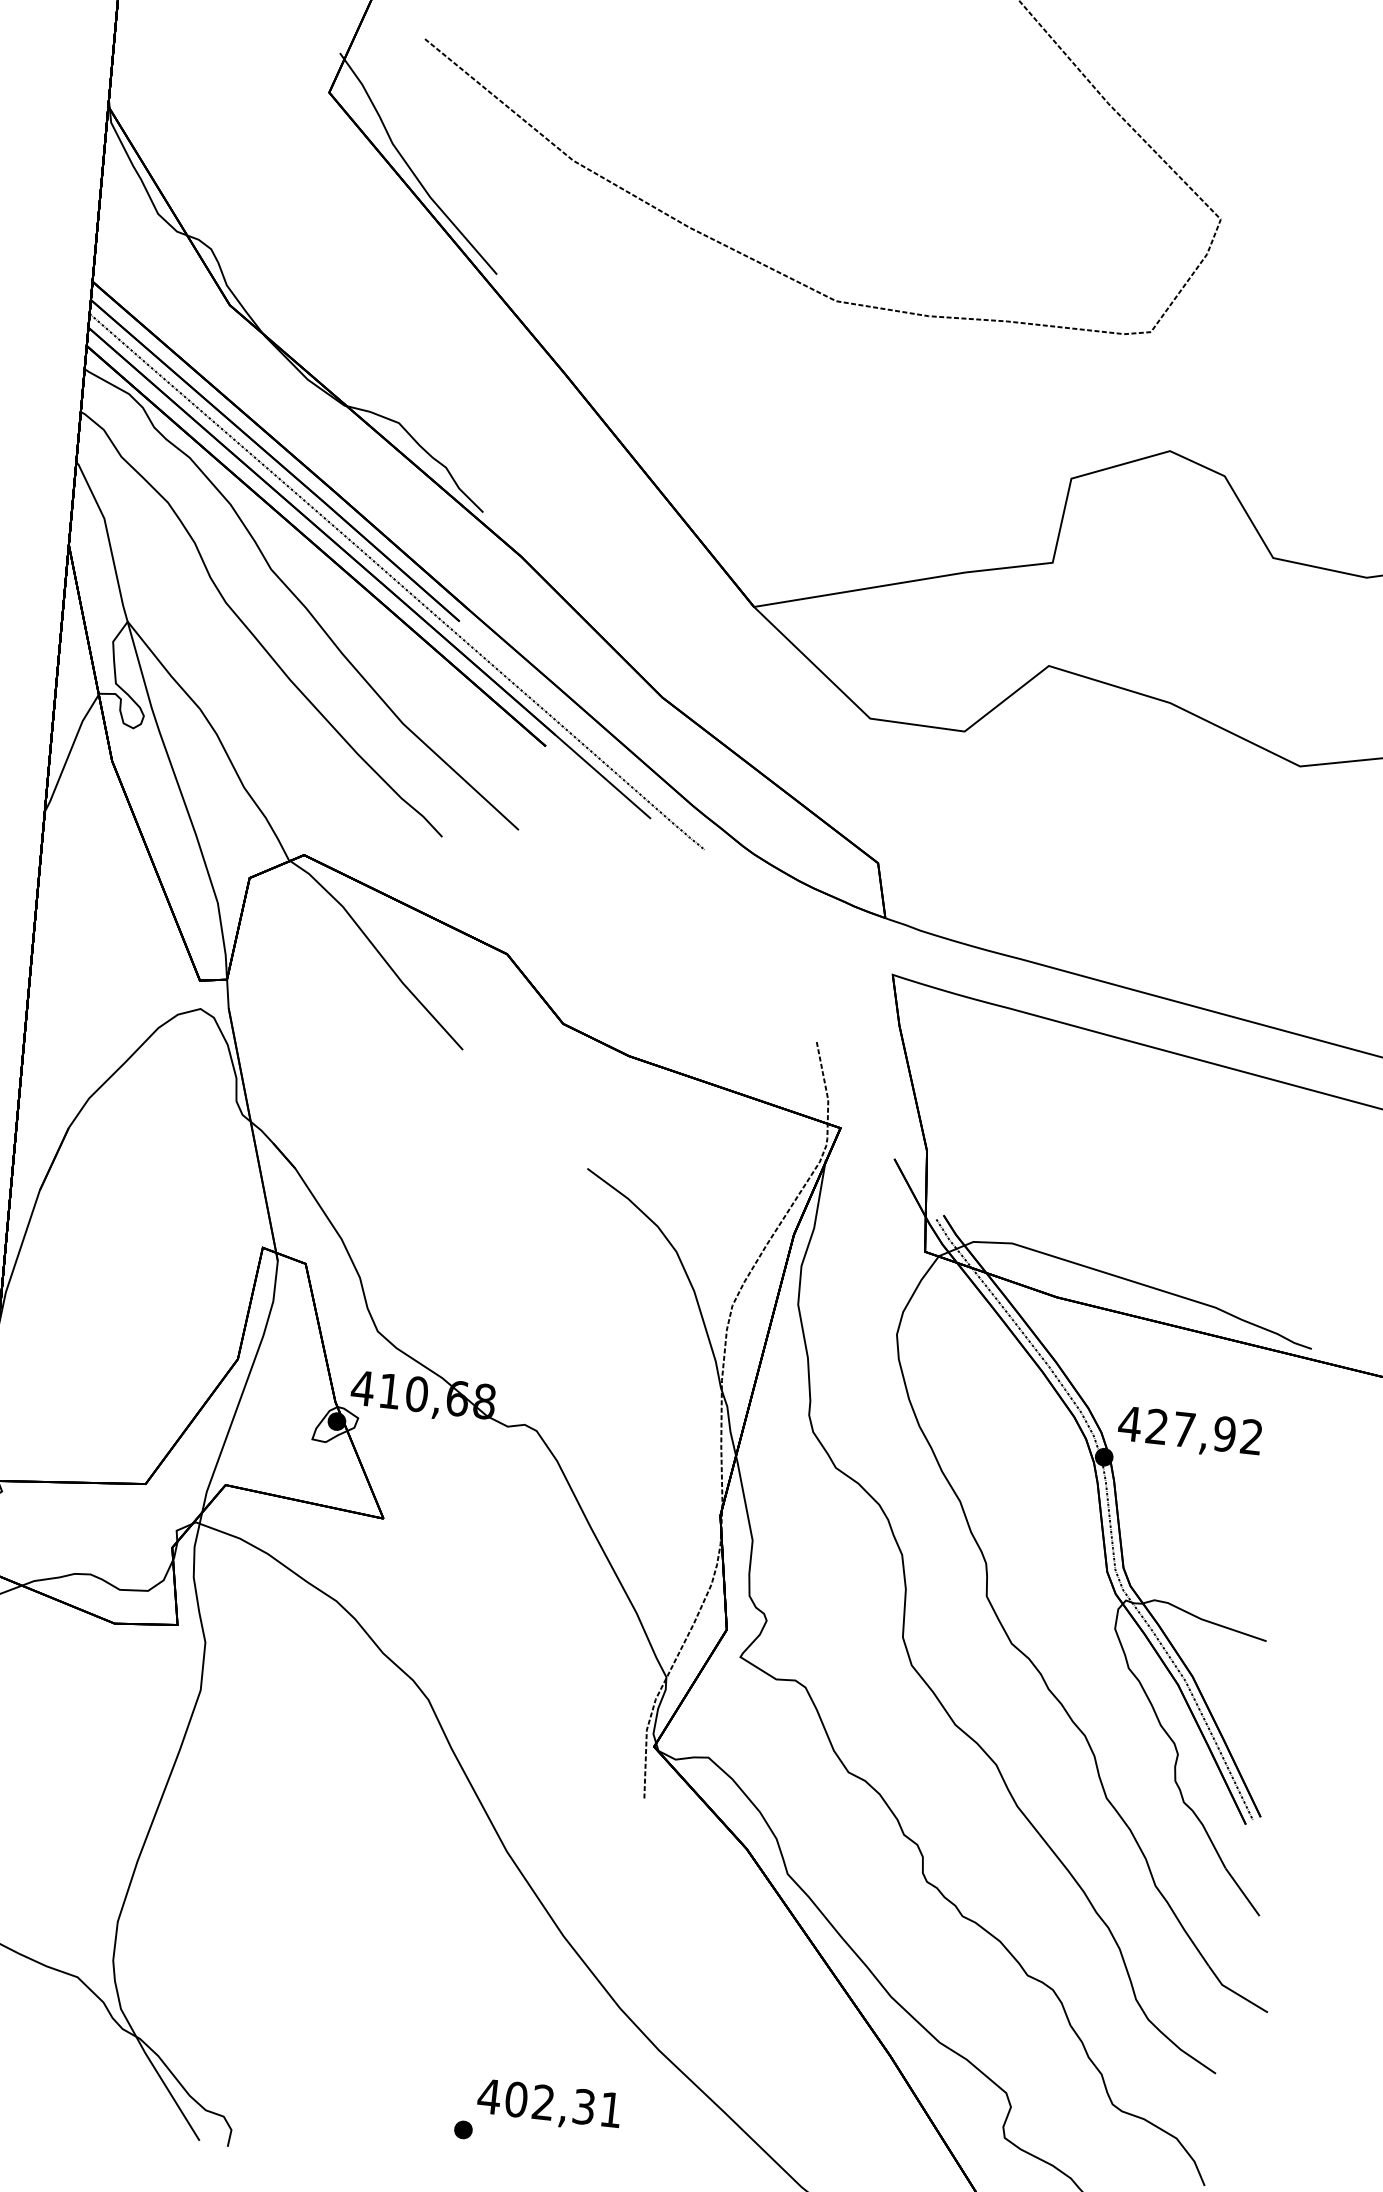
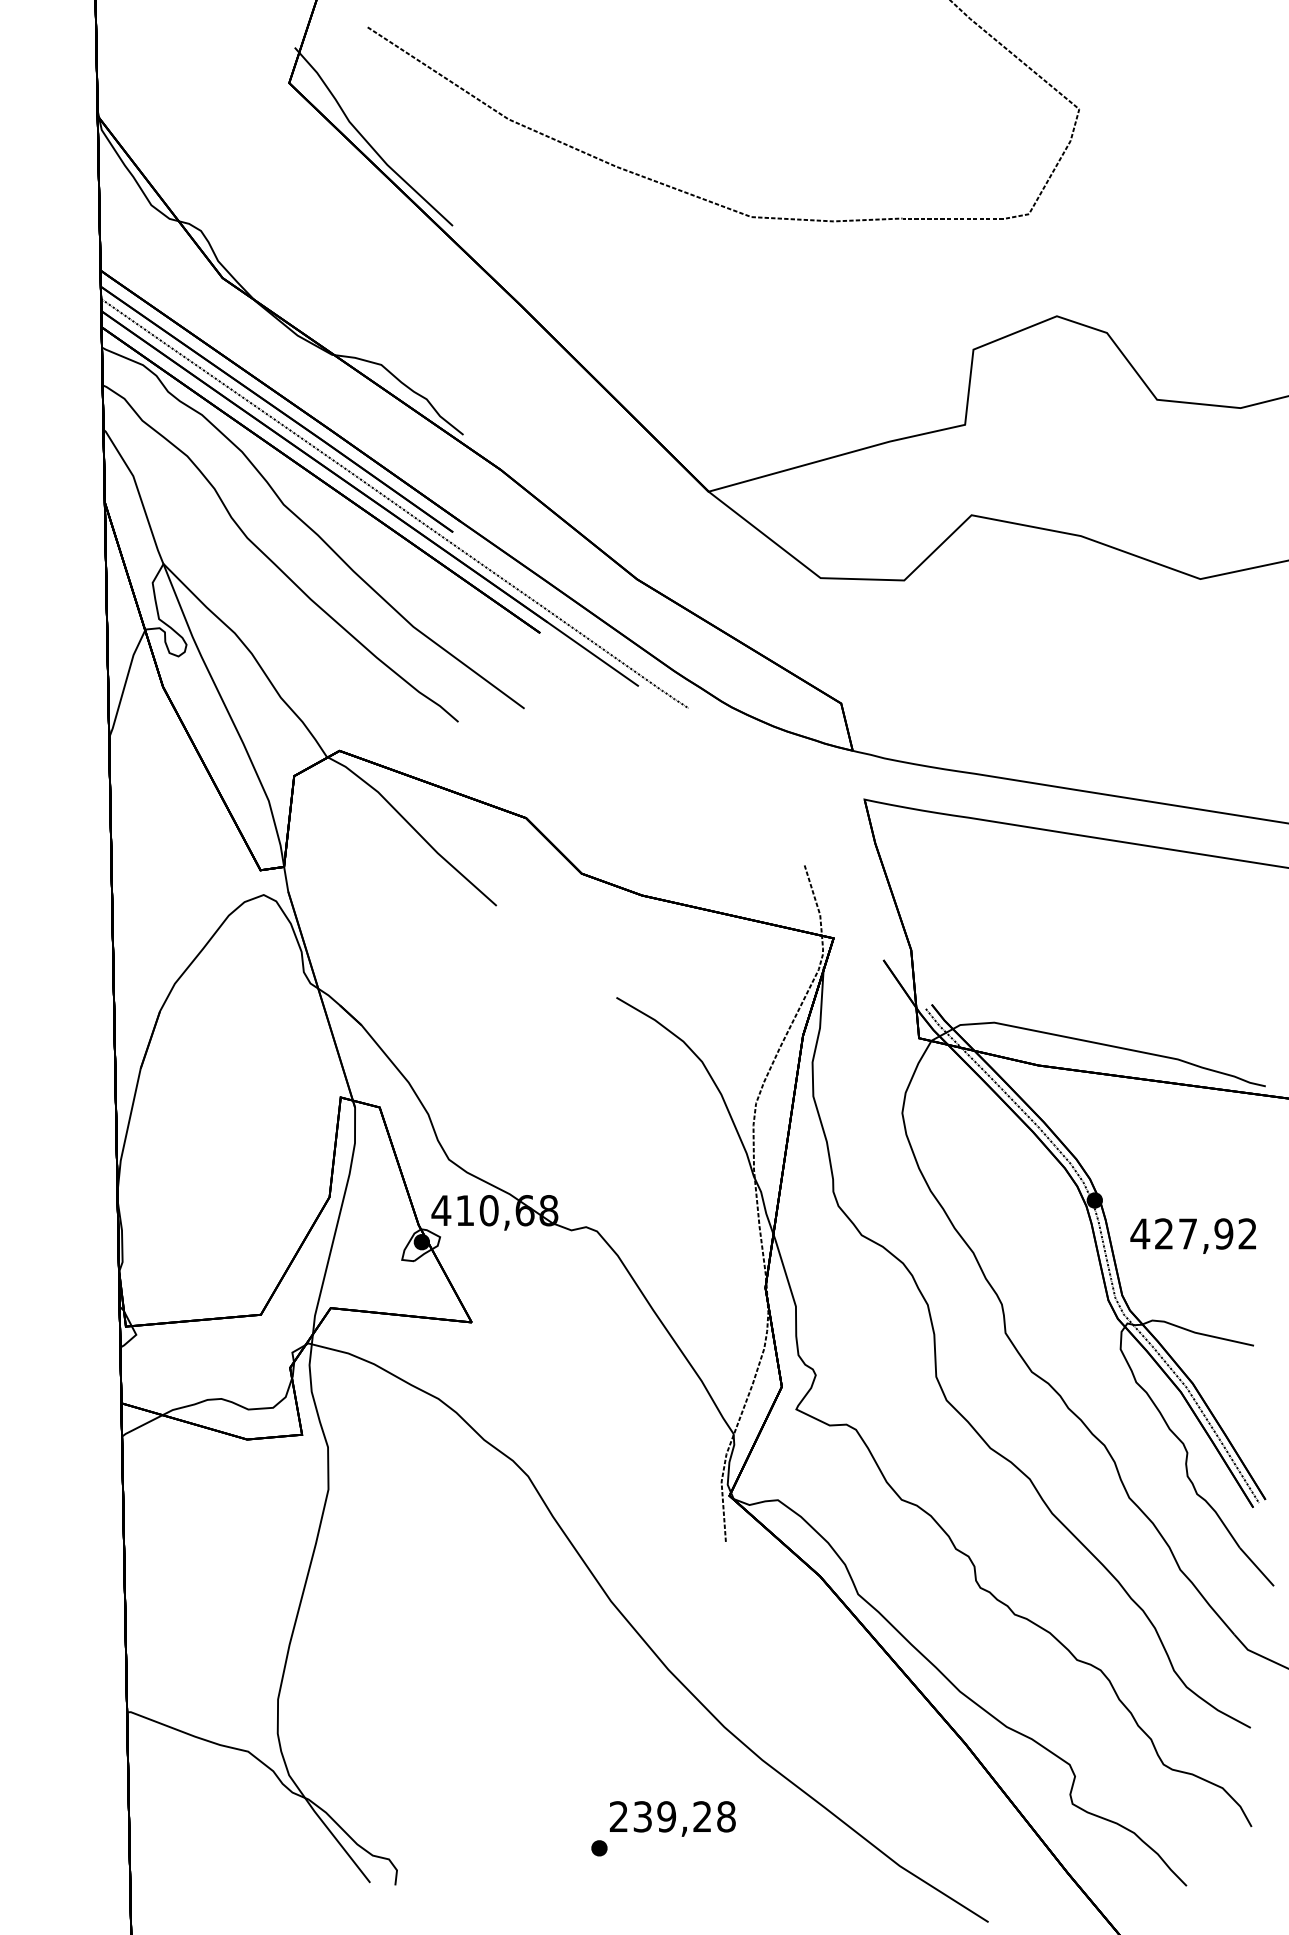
text: (1189, 1432) -> (1192, 1235), moved
text: (550, 2102) -> (672, 1816), 402,31 -> 239,28

